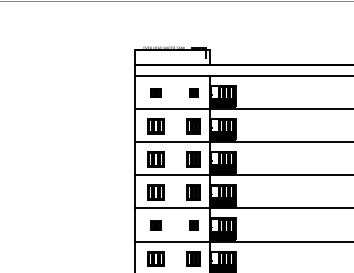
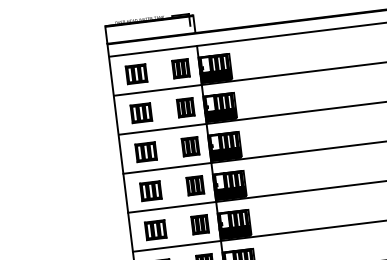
part: (155, 92) -> (136, 73), size x1.67
part: (193, 92) -> (180, 68), size x1.67
part: (155, 225) -> (155, 229), size x1.67
part: (193, 225) -> (199, 224), size x1.67

